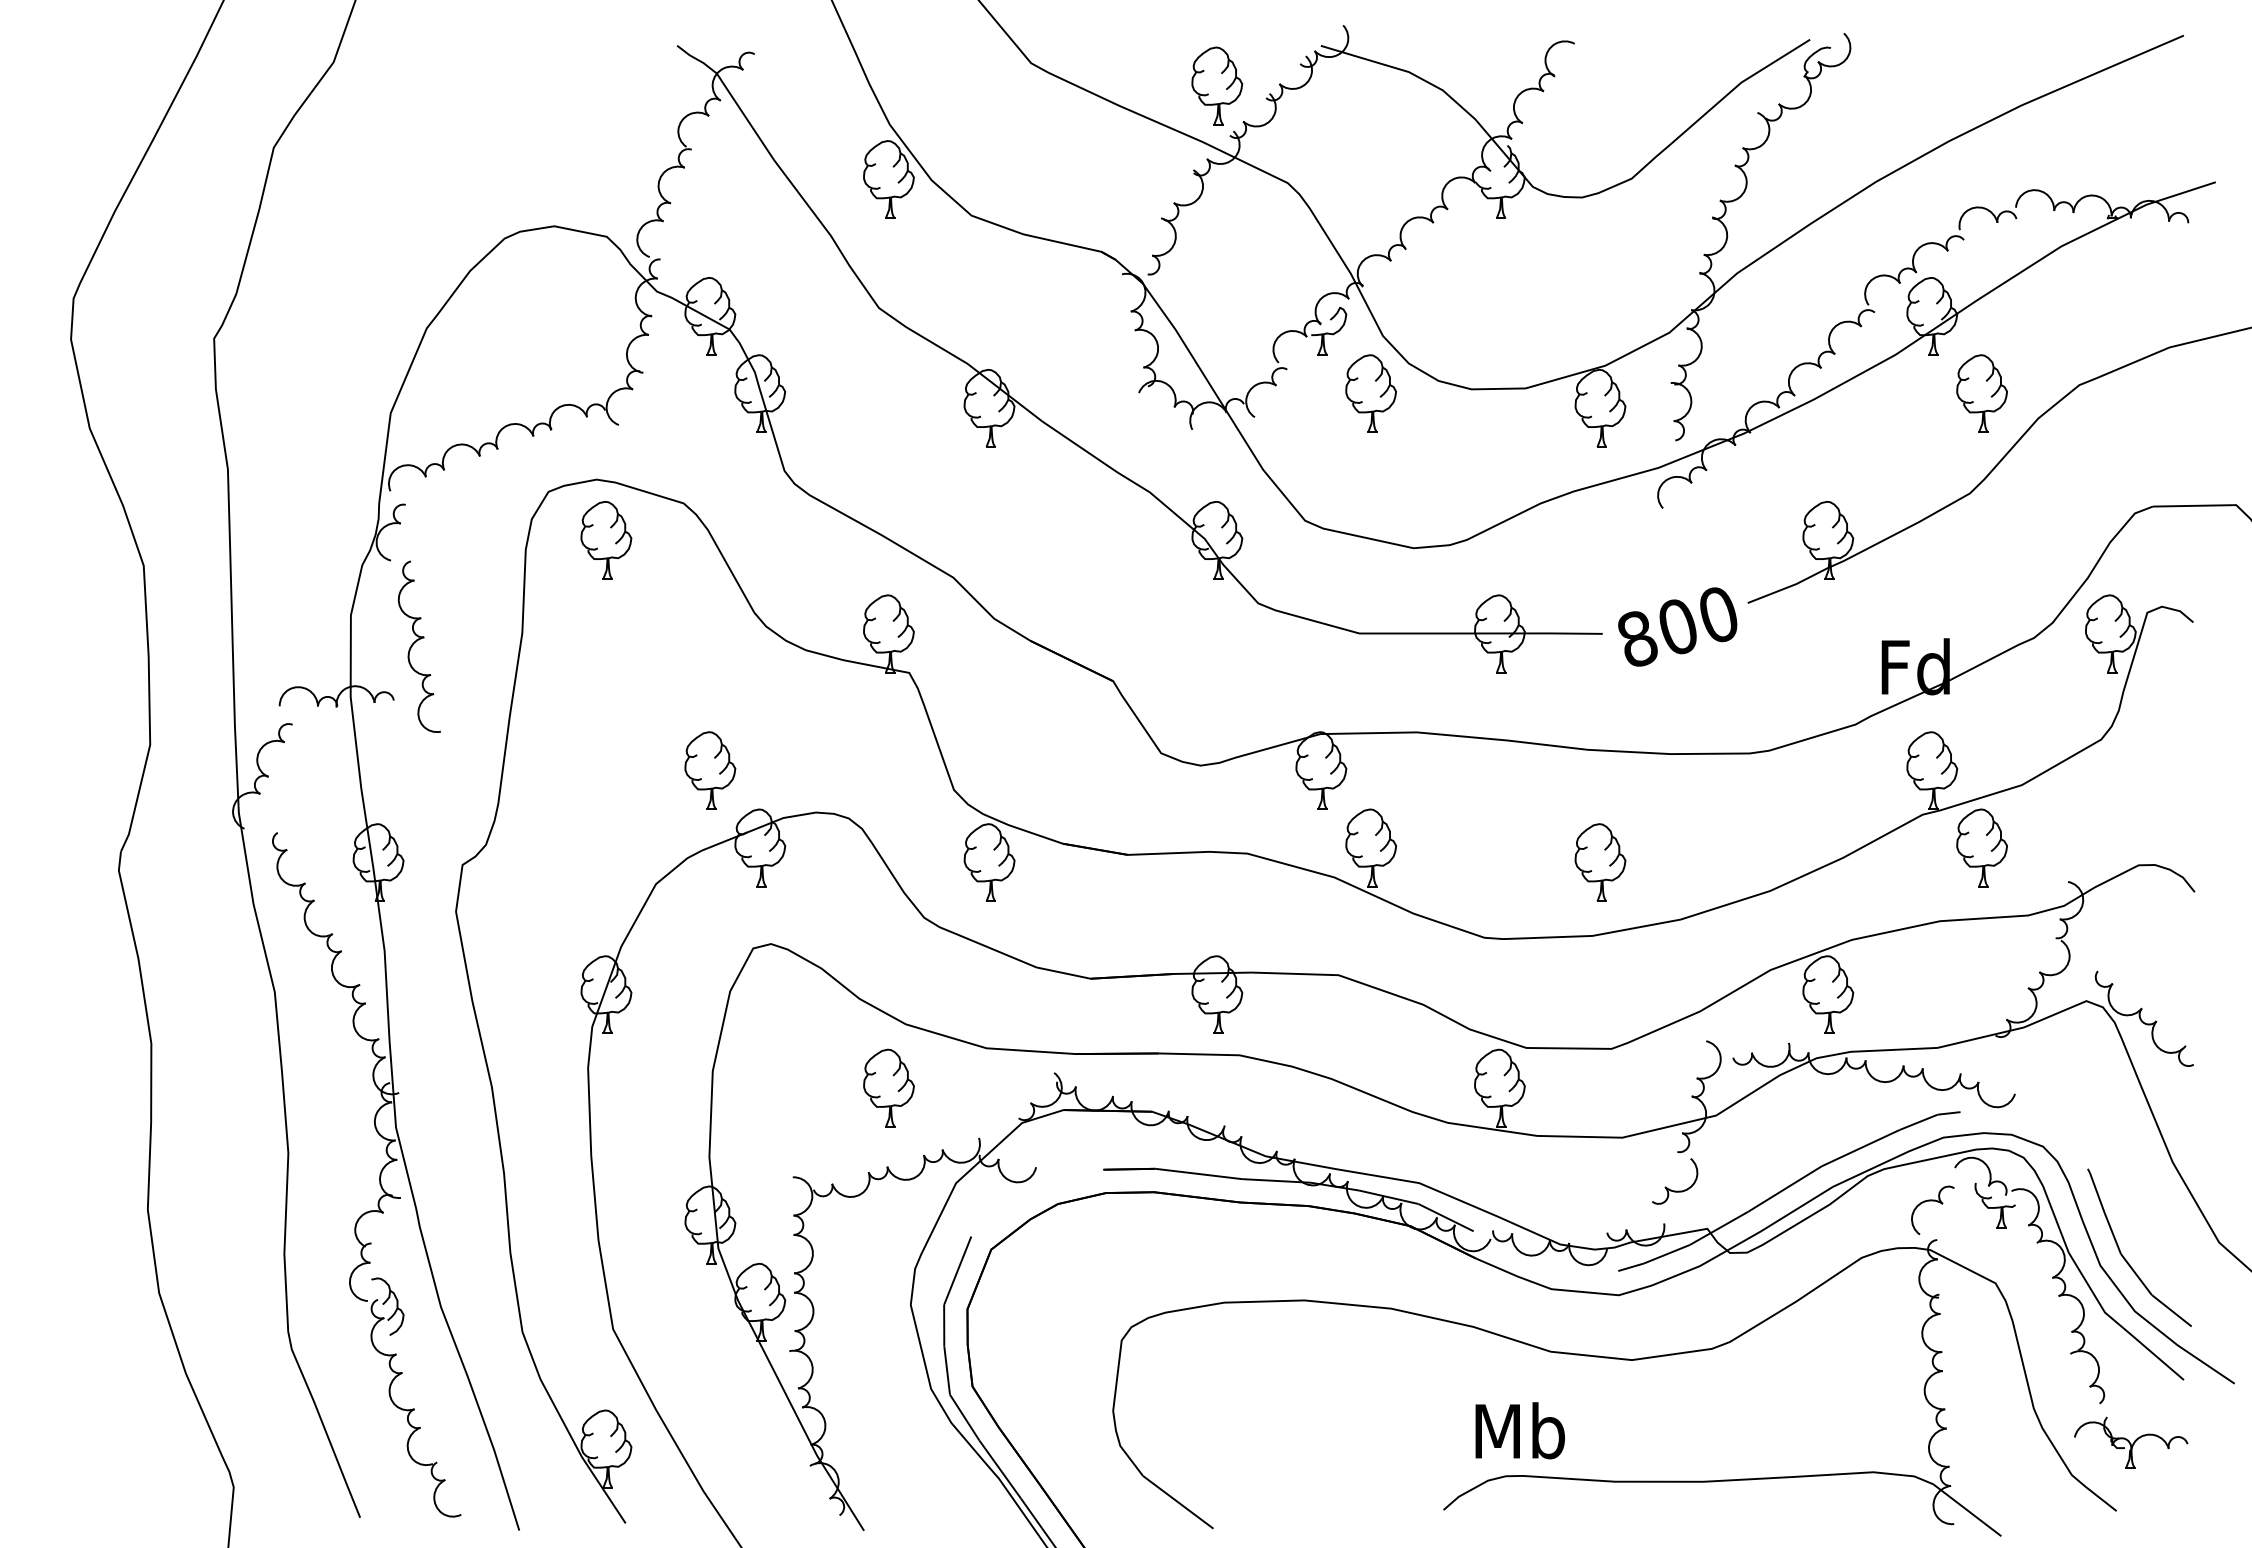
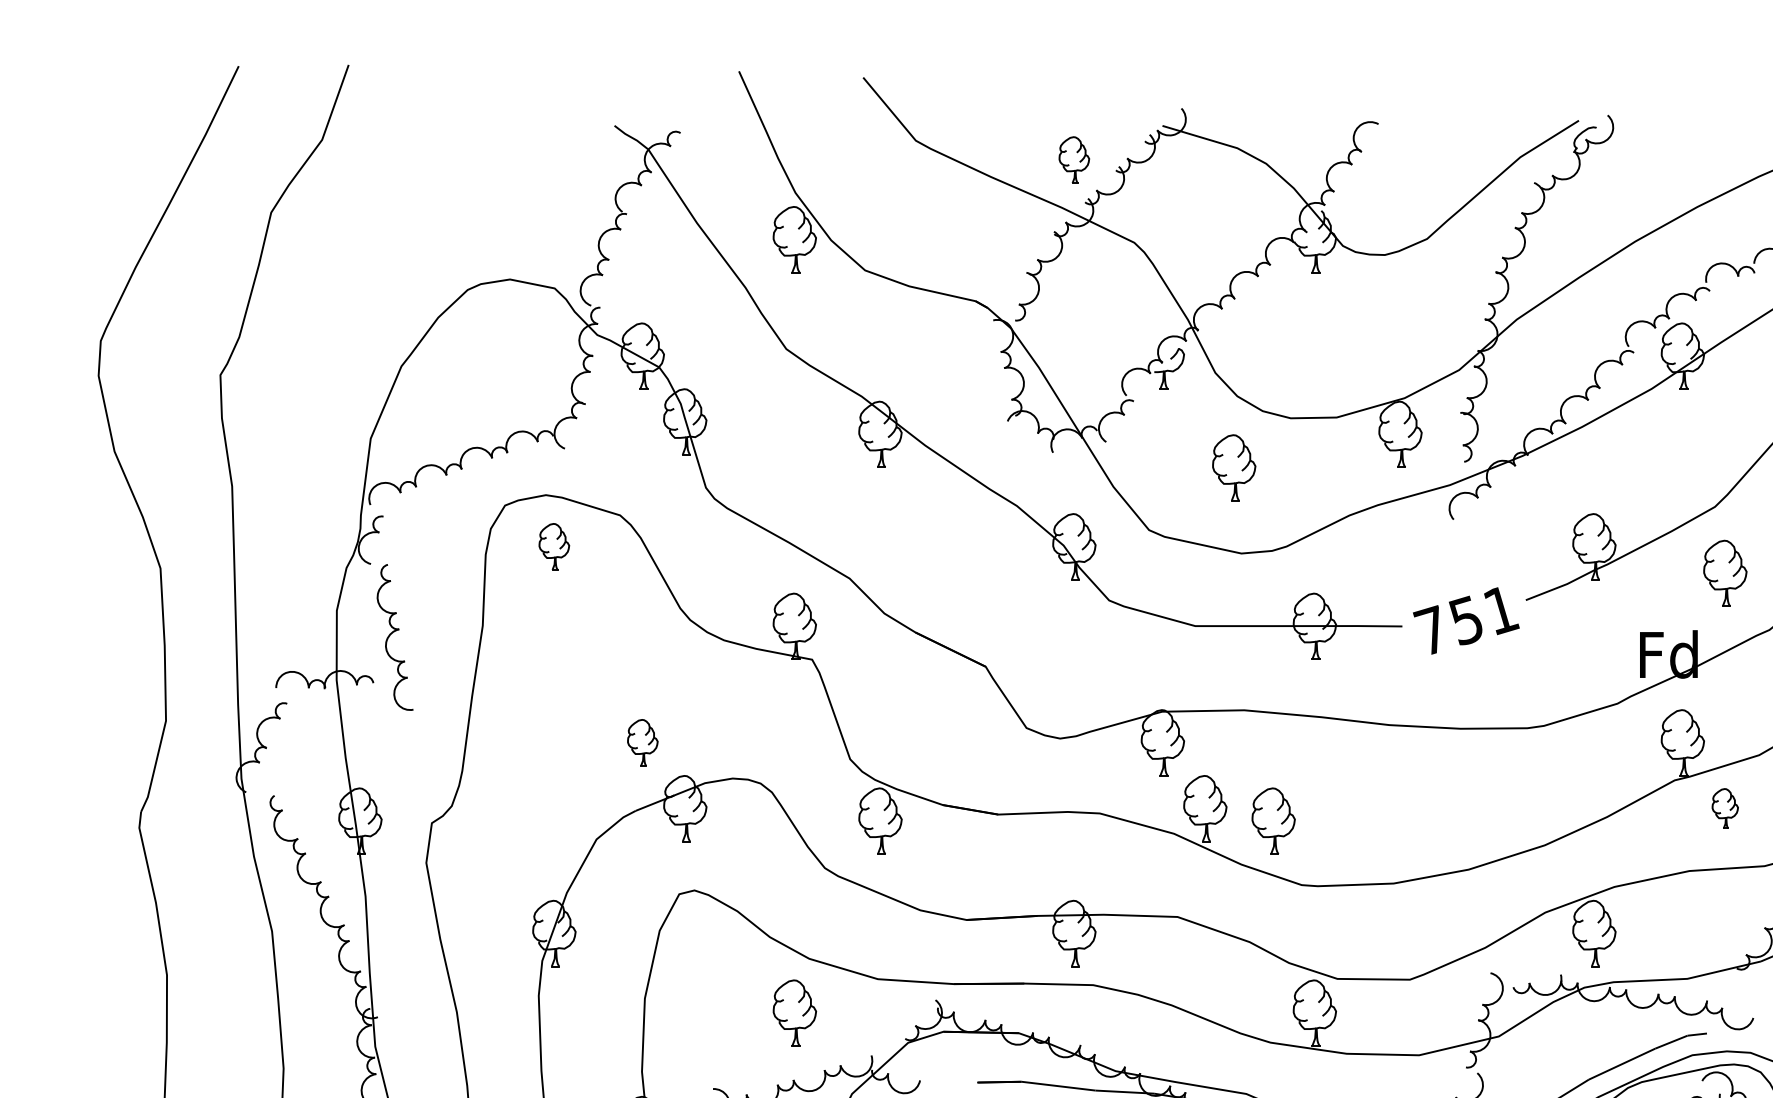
part: (1217, 85) -> (1074, 159), size x0.7
part: (1370, 393) -> (1233, 467), moved
part: (1981, 393) -> (1724, 573), moved
part: (606, 540) -> (554, 546), size x0.7
text: (1677, 626) -> (1466, 620), 800 -> 751
part: (710, 770) -> (642, 742), size x0.7
part: (1981, 847) -> (1724, 808), size x0.6
part: (1600, 862) -> (1273, 821), moved

